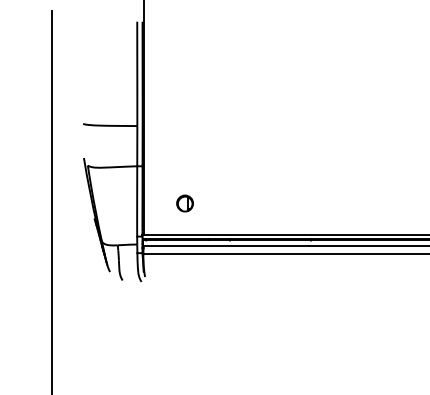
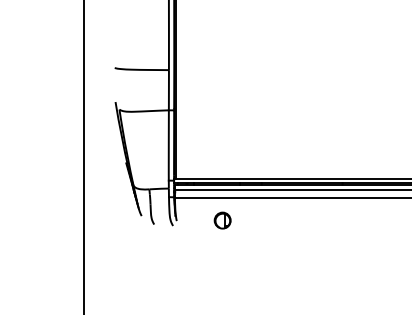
part: (184, 203) -> (222, 220), moved

